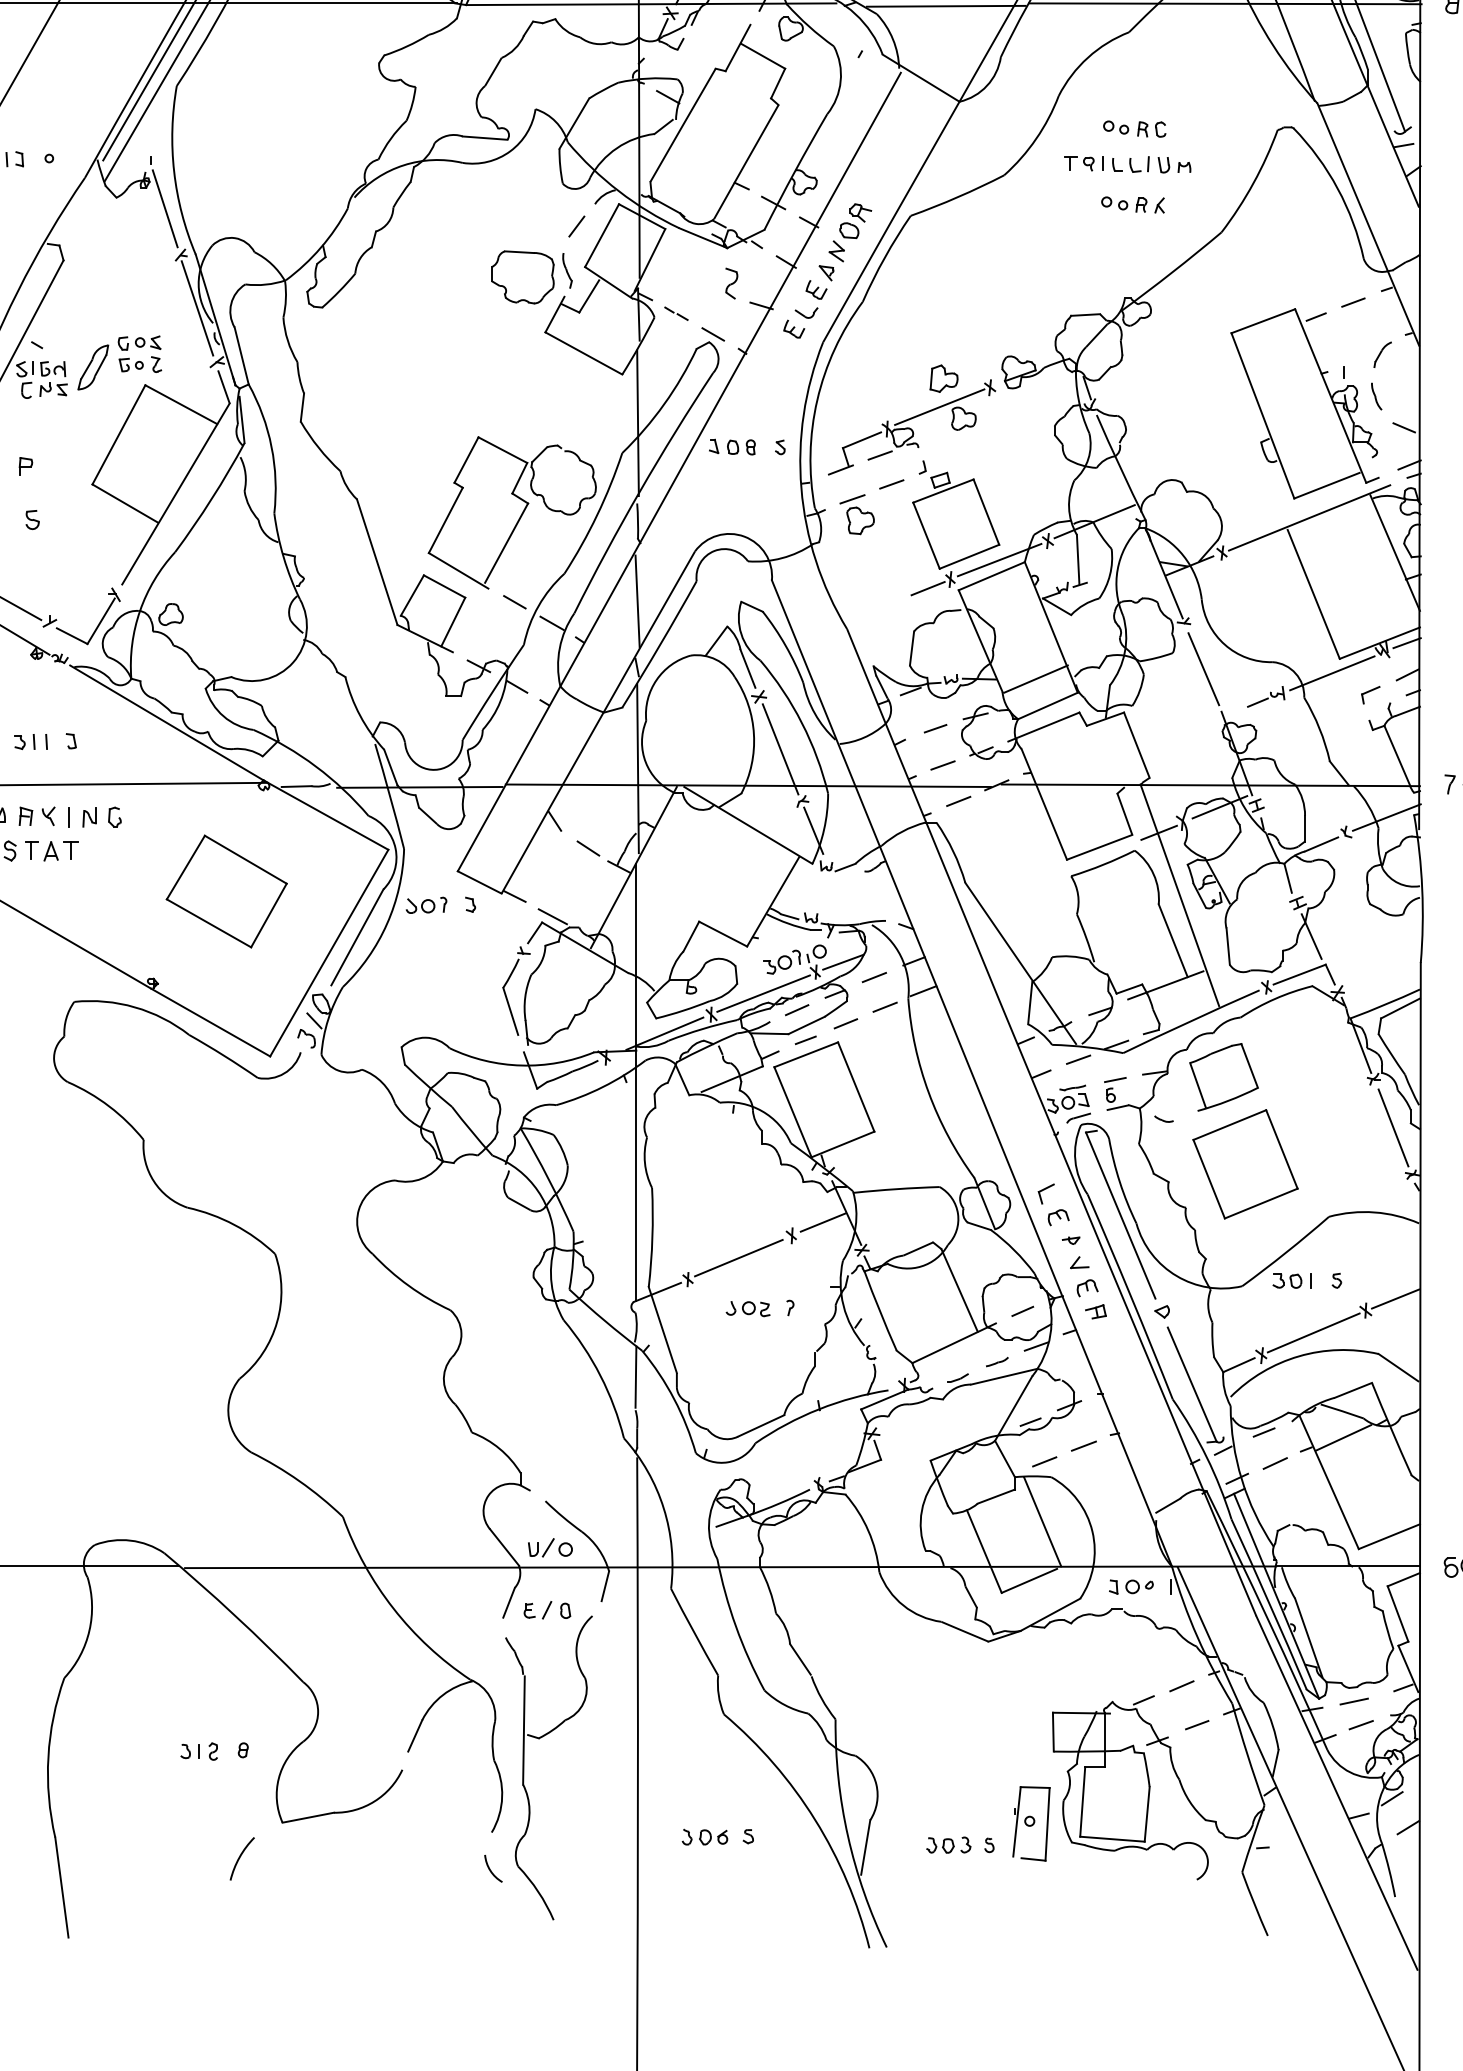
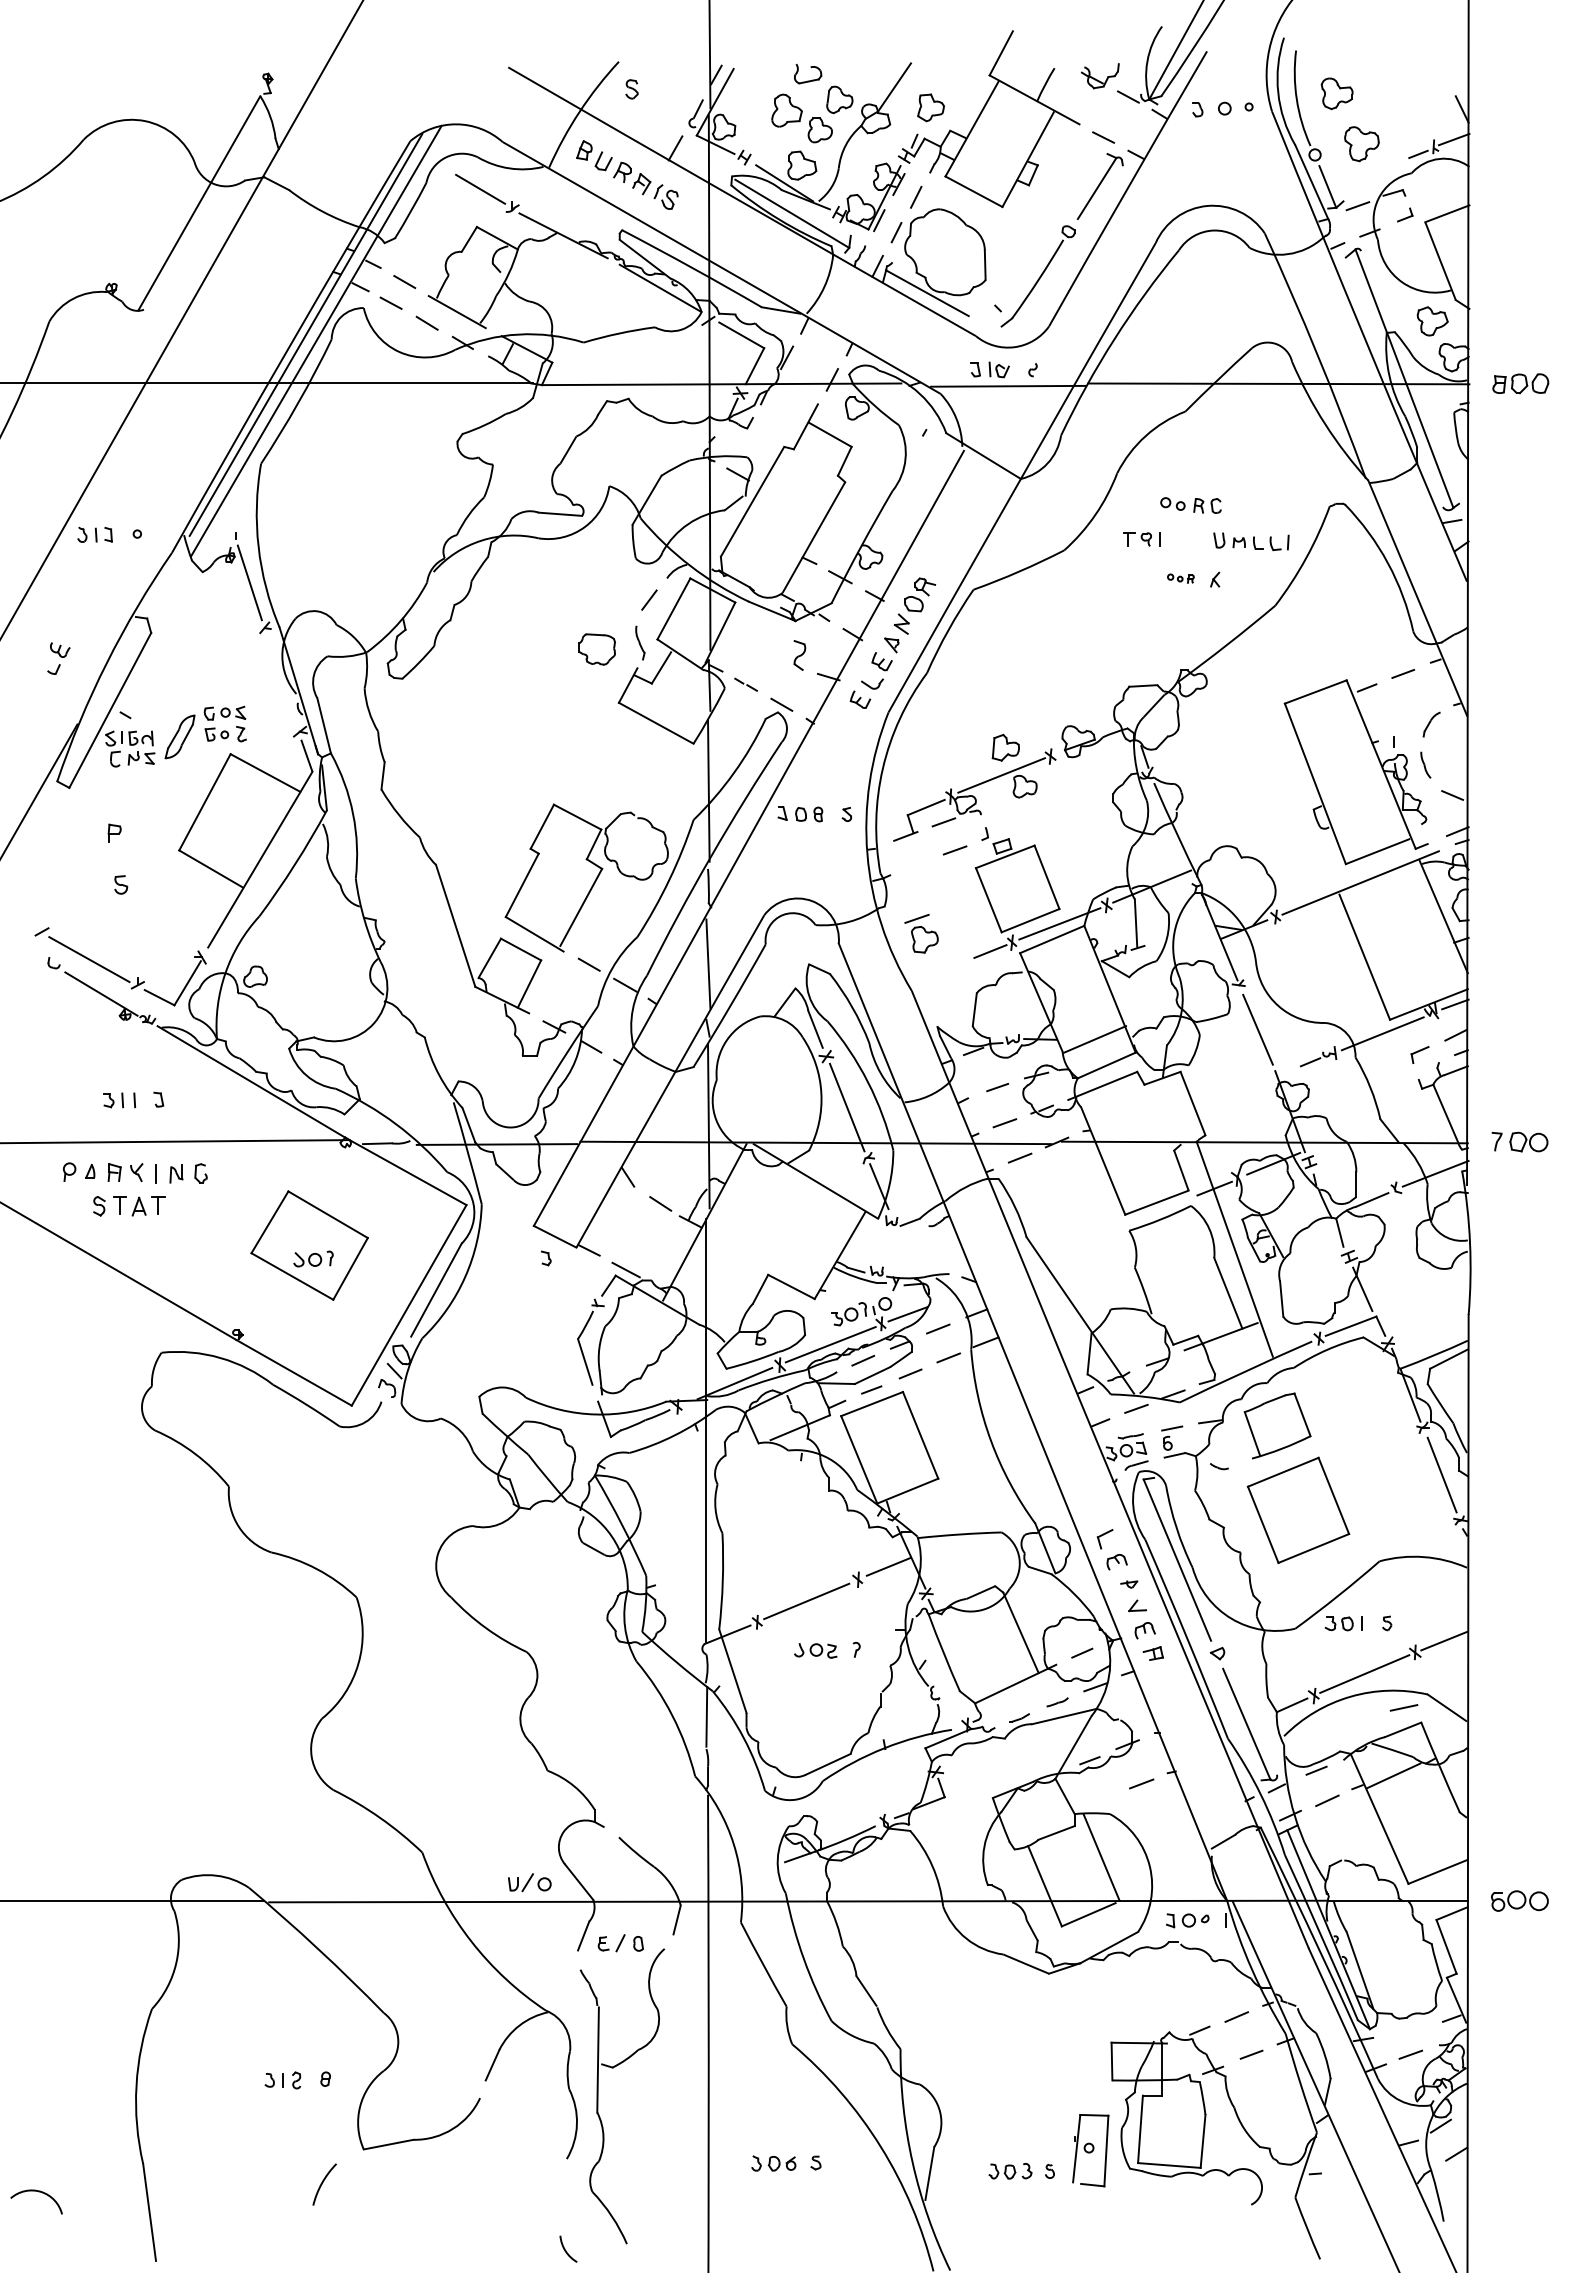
part: (1131, 164) -> (1271, 542), moved
part: (1123, 204) -> (1180, 578), size x0.6
part: (522, 277) -> (596, 649), size x0.6
line: (196, 308) -> (280, 679), removed
part: (857, 514) -> (921, 933), moved
part: (426, 904) -> (313, 1258), moved
line: (1044, 1461) -> (1103, 1798), removed
part: (550, 1547) -> (529, 1882), moved
line: (1353, 1701) -> (1403, 1707), moved
arc: (491, 1870) -> (566, 2250), moved

